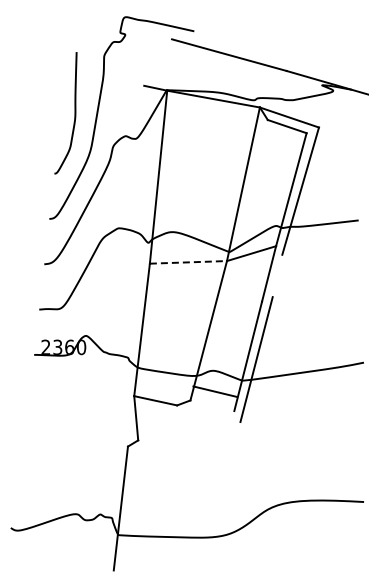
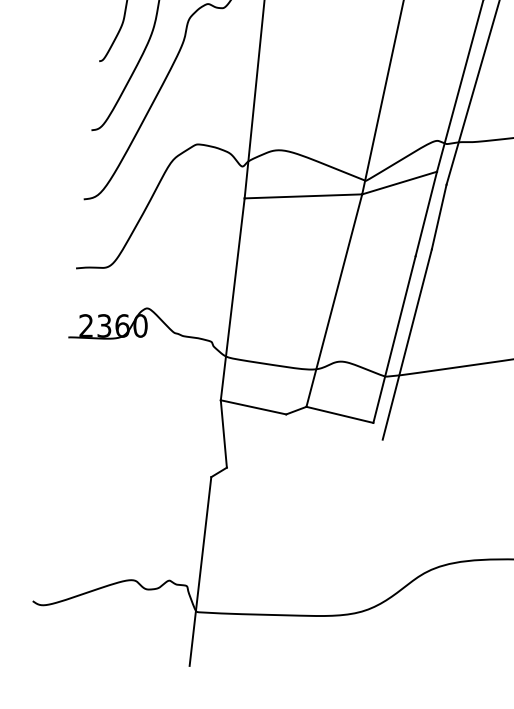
line: (188, 262) -> (303, 196), dashed -> solid
line: (277, 275) -> (439, 216), added
line: (215, 391) -> (340, 414), moved

